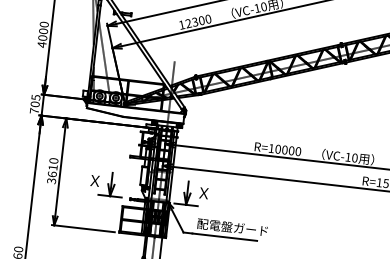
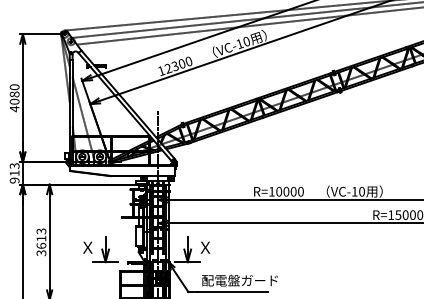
text: (43, 31) -> (14, 94), 4000 -> 4080
text: (35, 104) -> (14, 173), 705 -> 913
text: (53, 161) -> (41, 231), 3610 -> 3613

